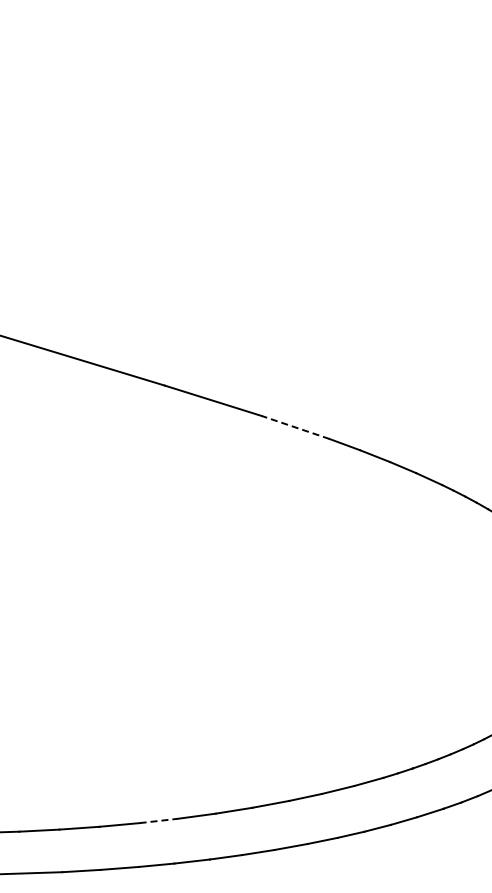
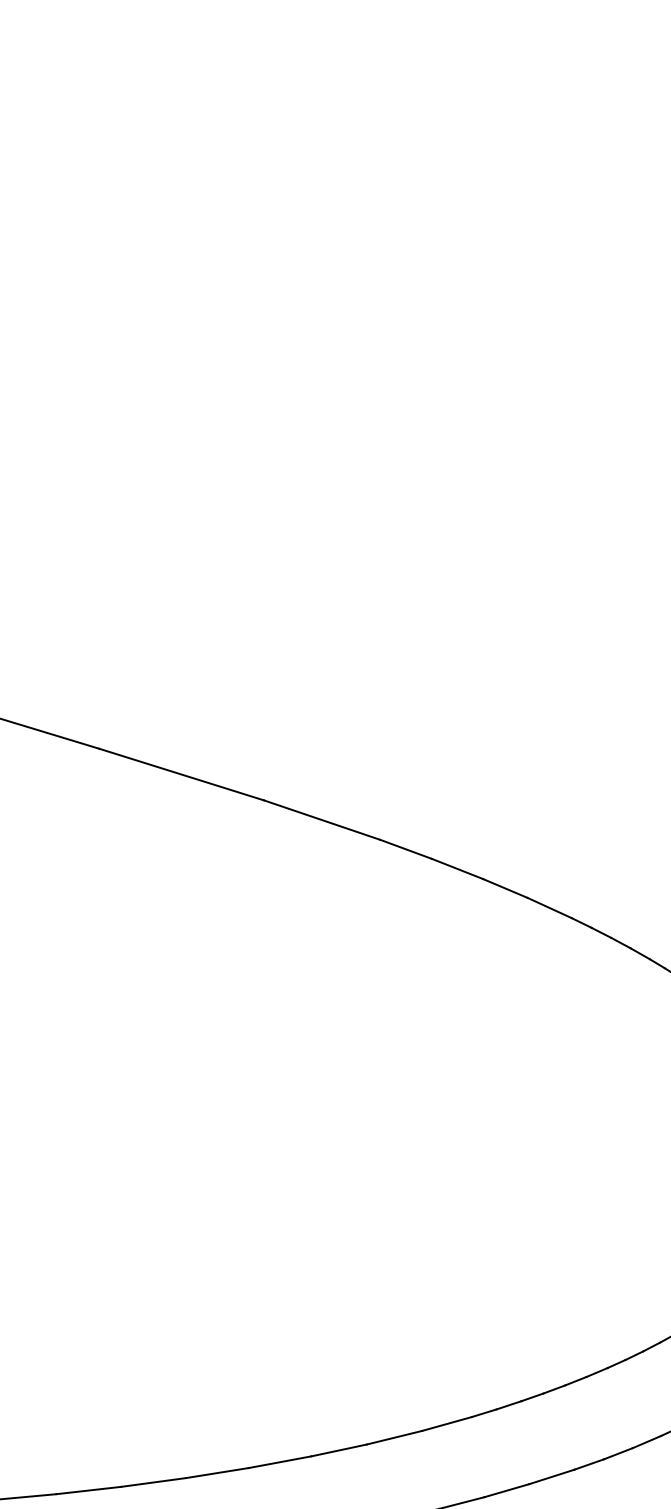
line: (295, 427) -> (321, 820), dashed -> solid
line: (159, 820) -> (90, 1489), dashed -> solid

